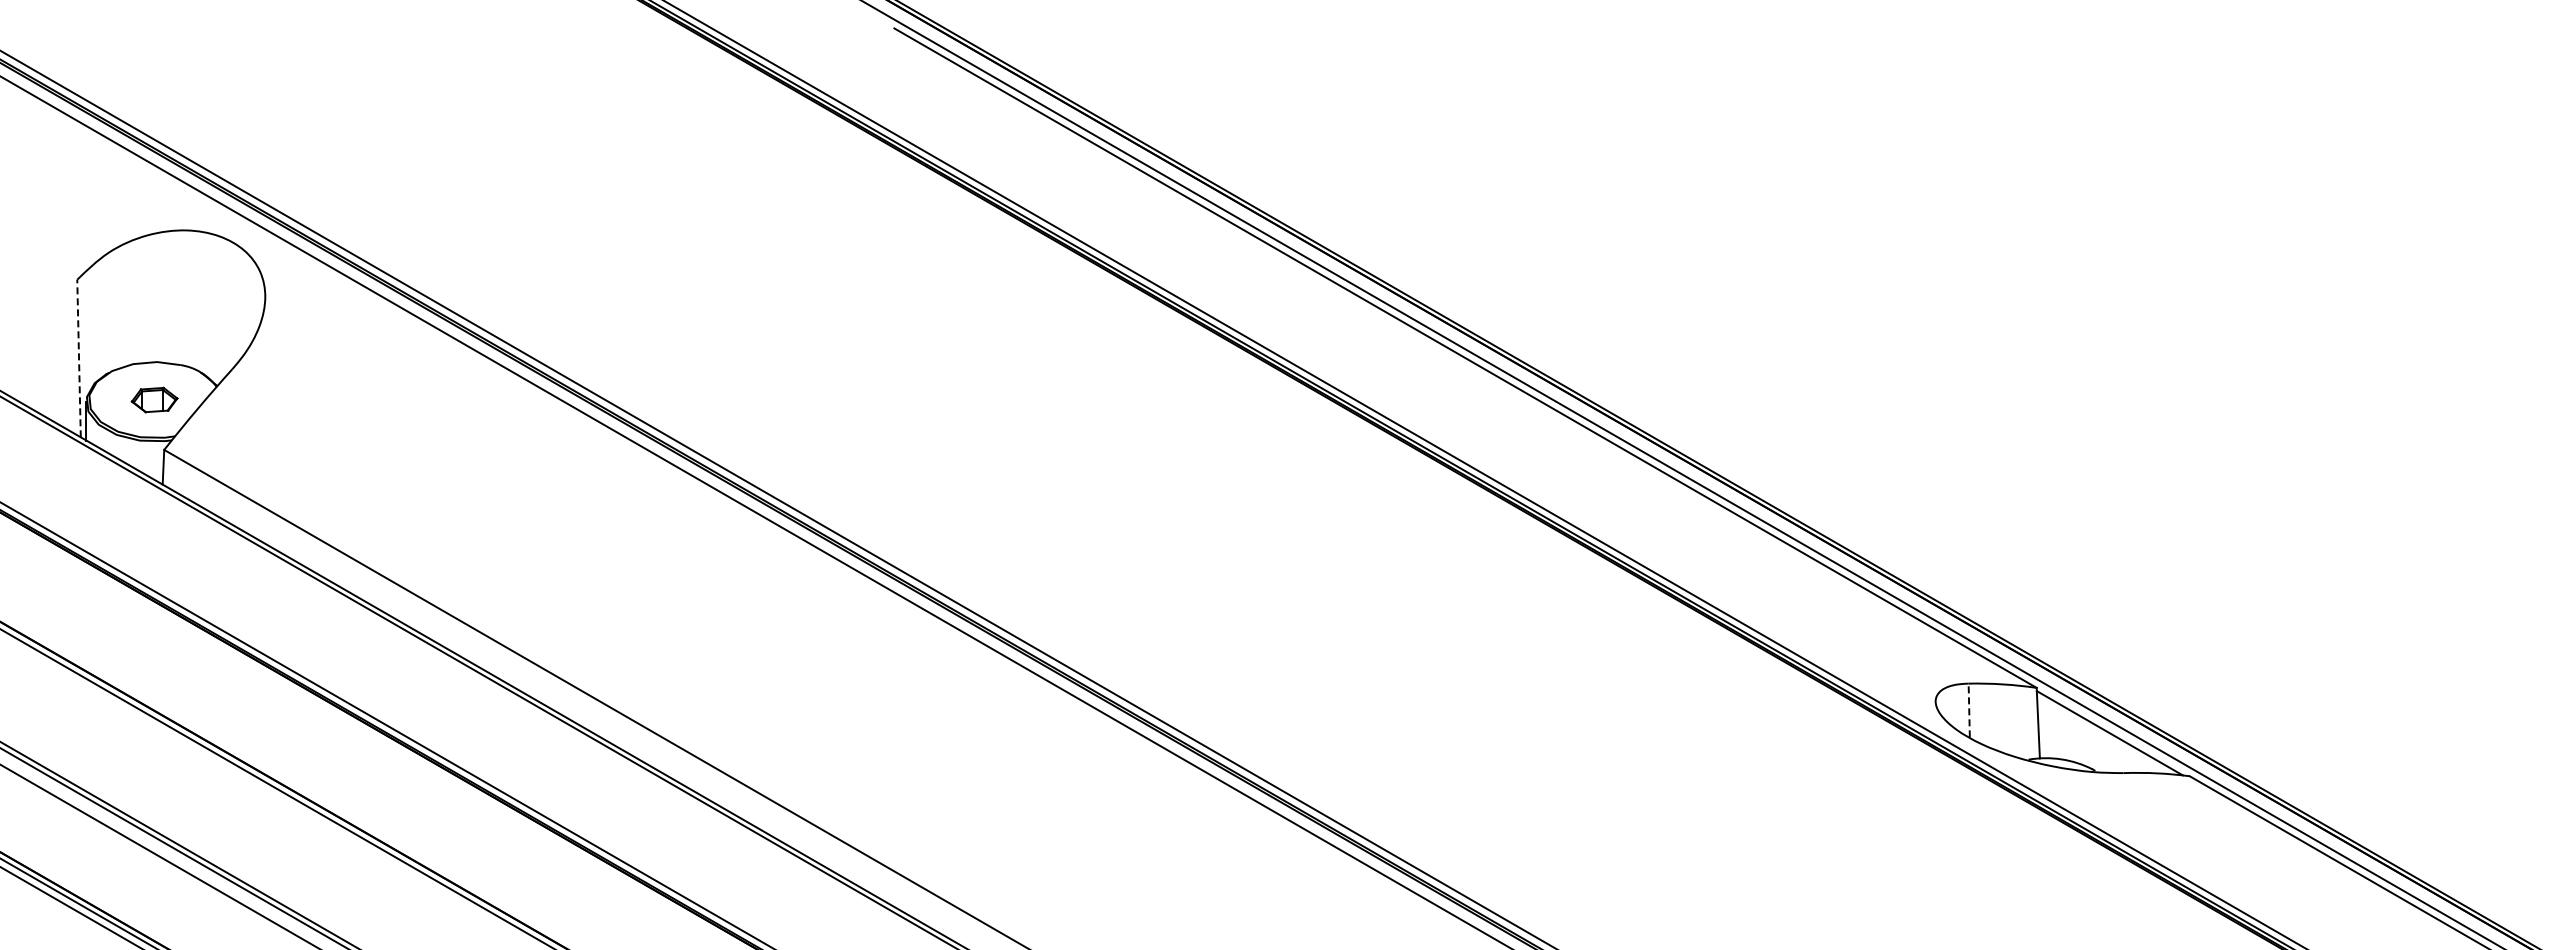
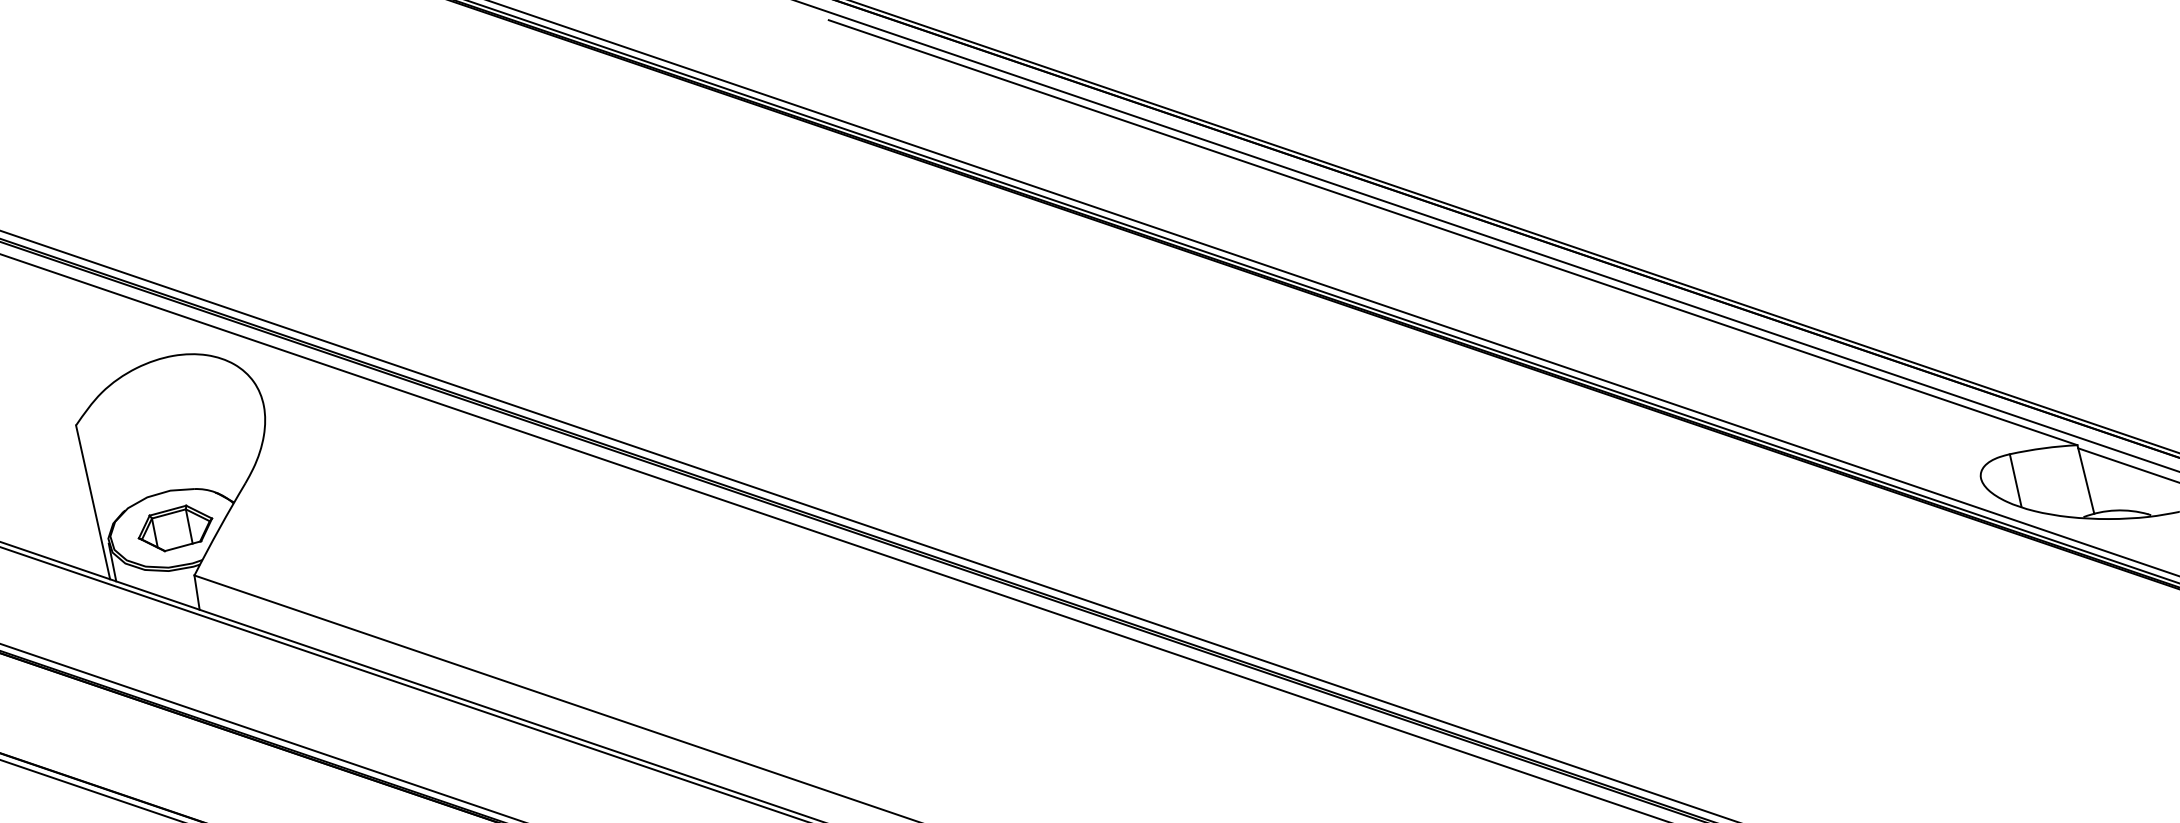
line: (79, 358) -> (93, 502), dashed -> solid
part: (154, 399) -> (175, 527), size x1.67
line: (1969, 710) -> (2015, 480), dashed -> solid

